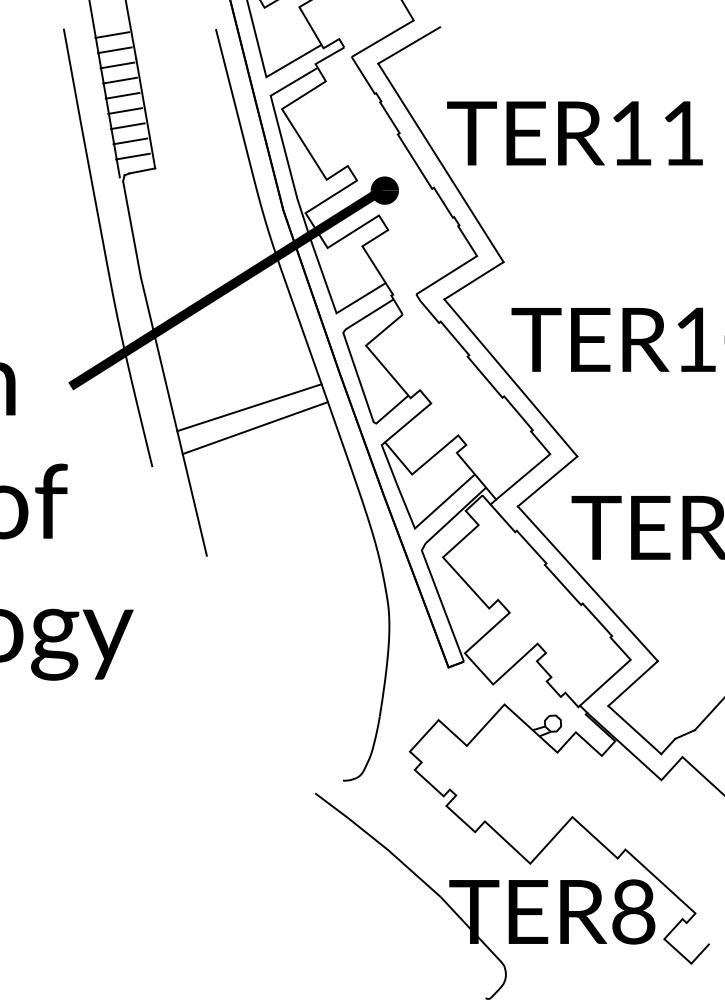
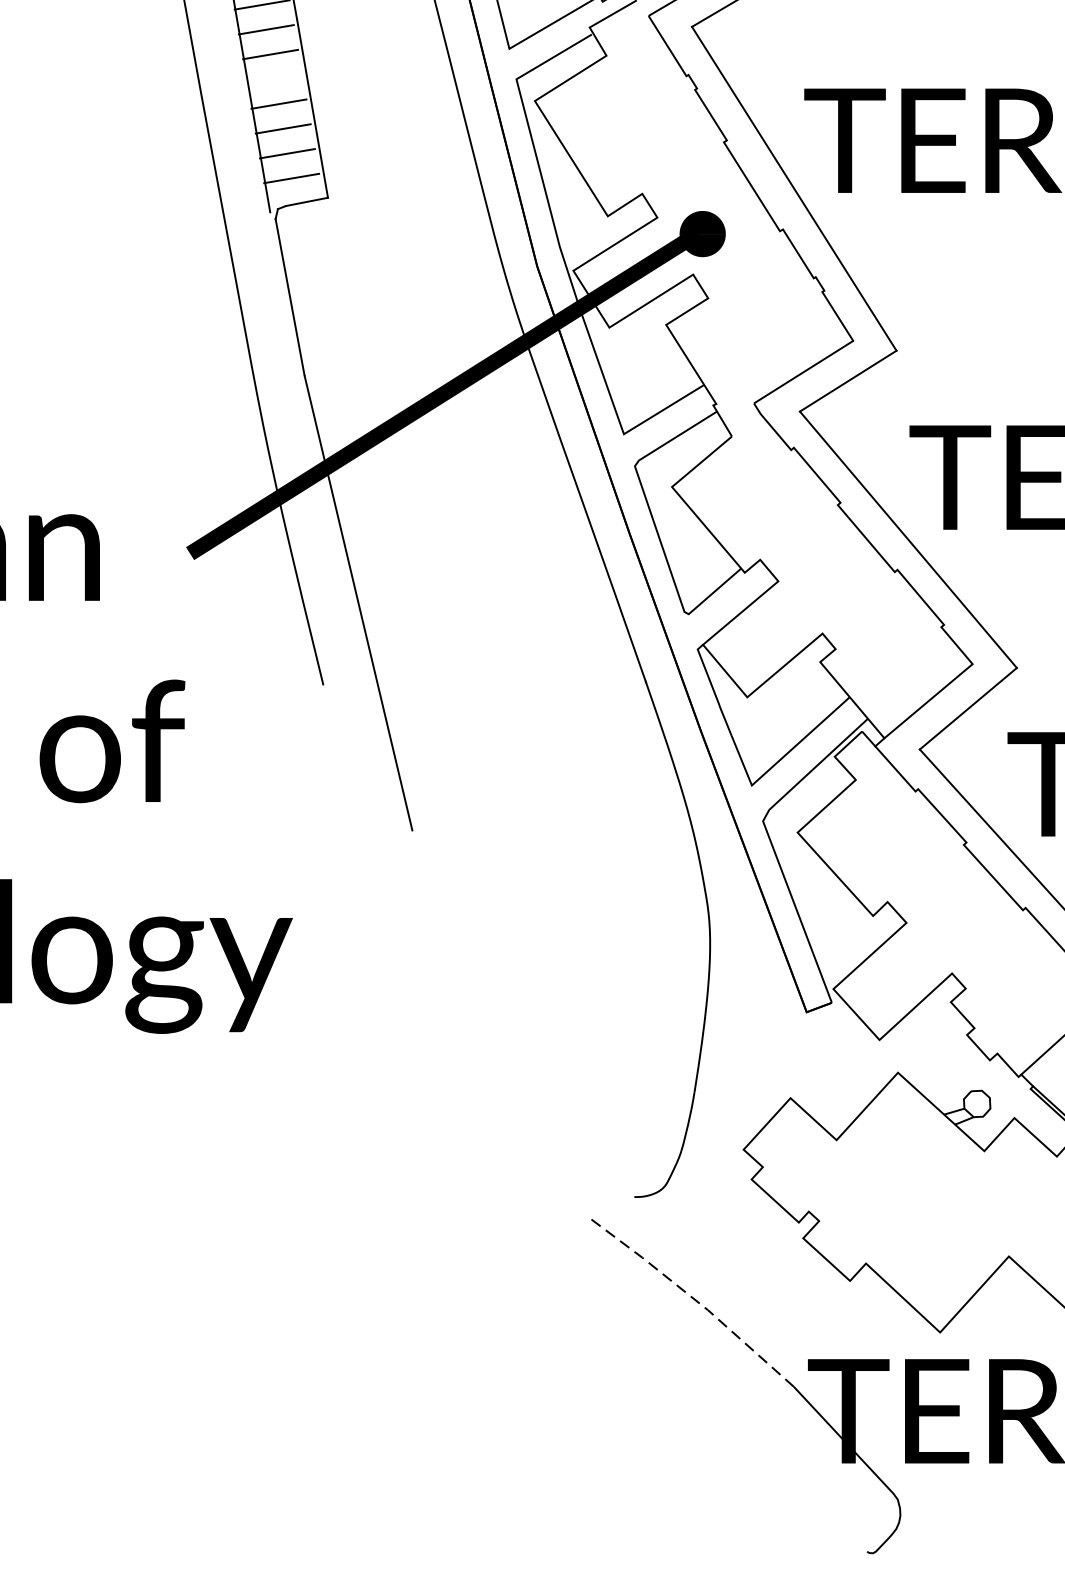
line: (122, 95) -> (274, 78), removed
line: (249, 407) -> (481, 587), removed
line: (254, 428) -> (490, 622), removed
line: (379, 843) -> (694, 1299), solid -> dashed

